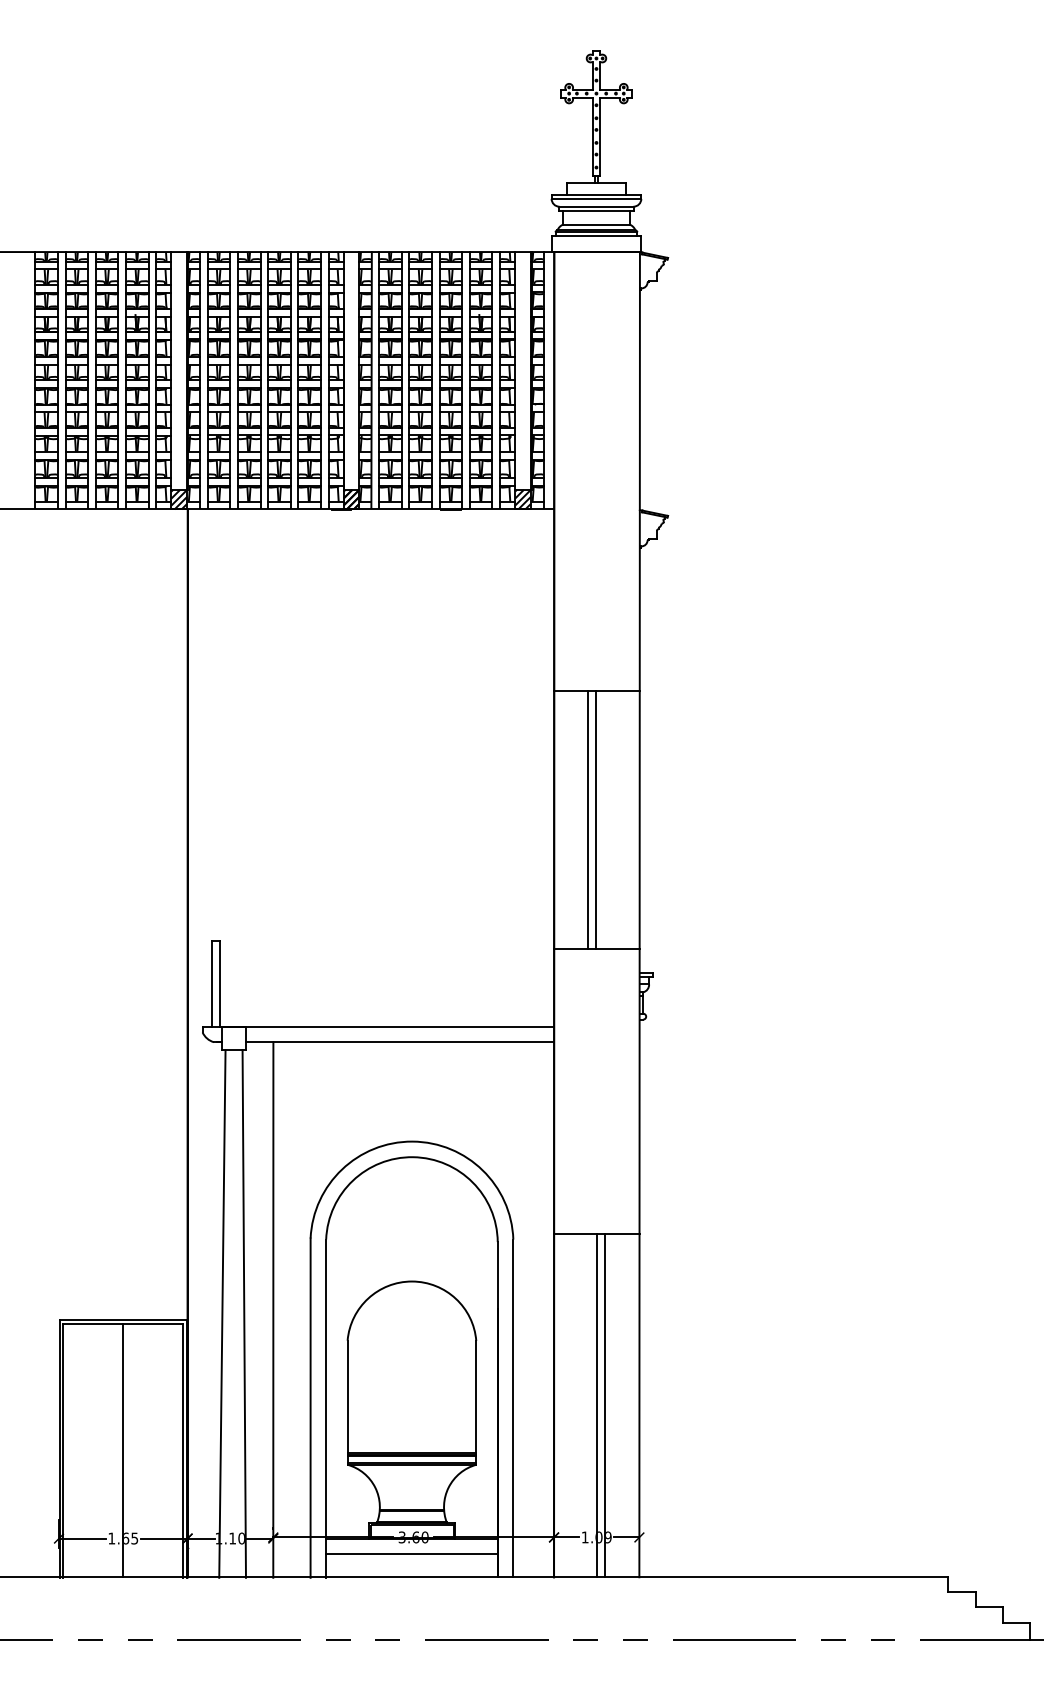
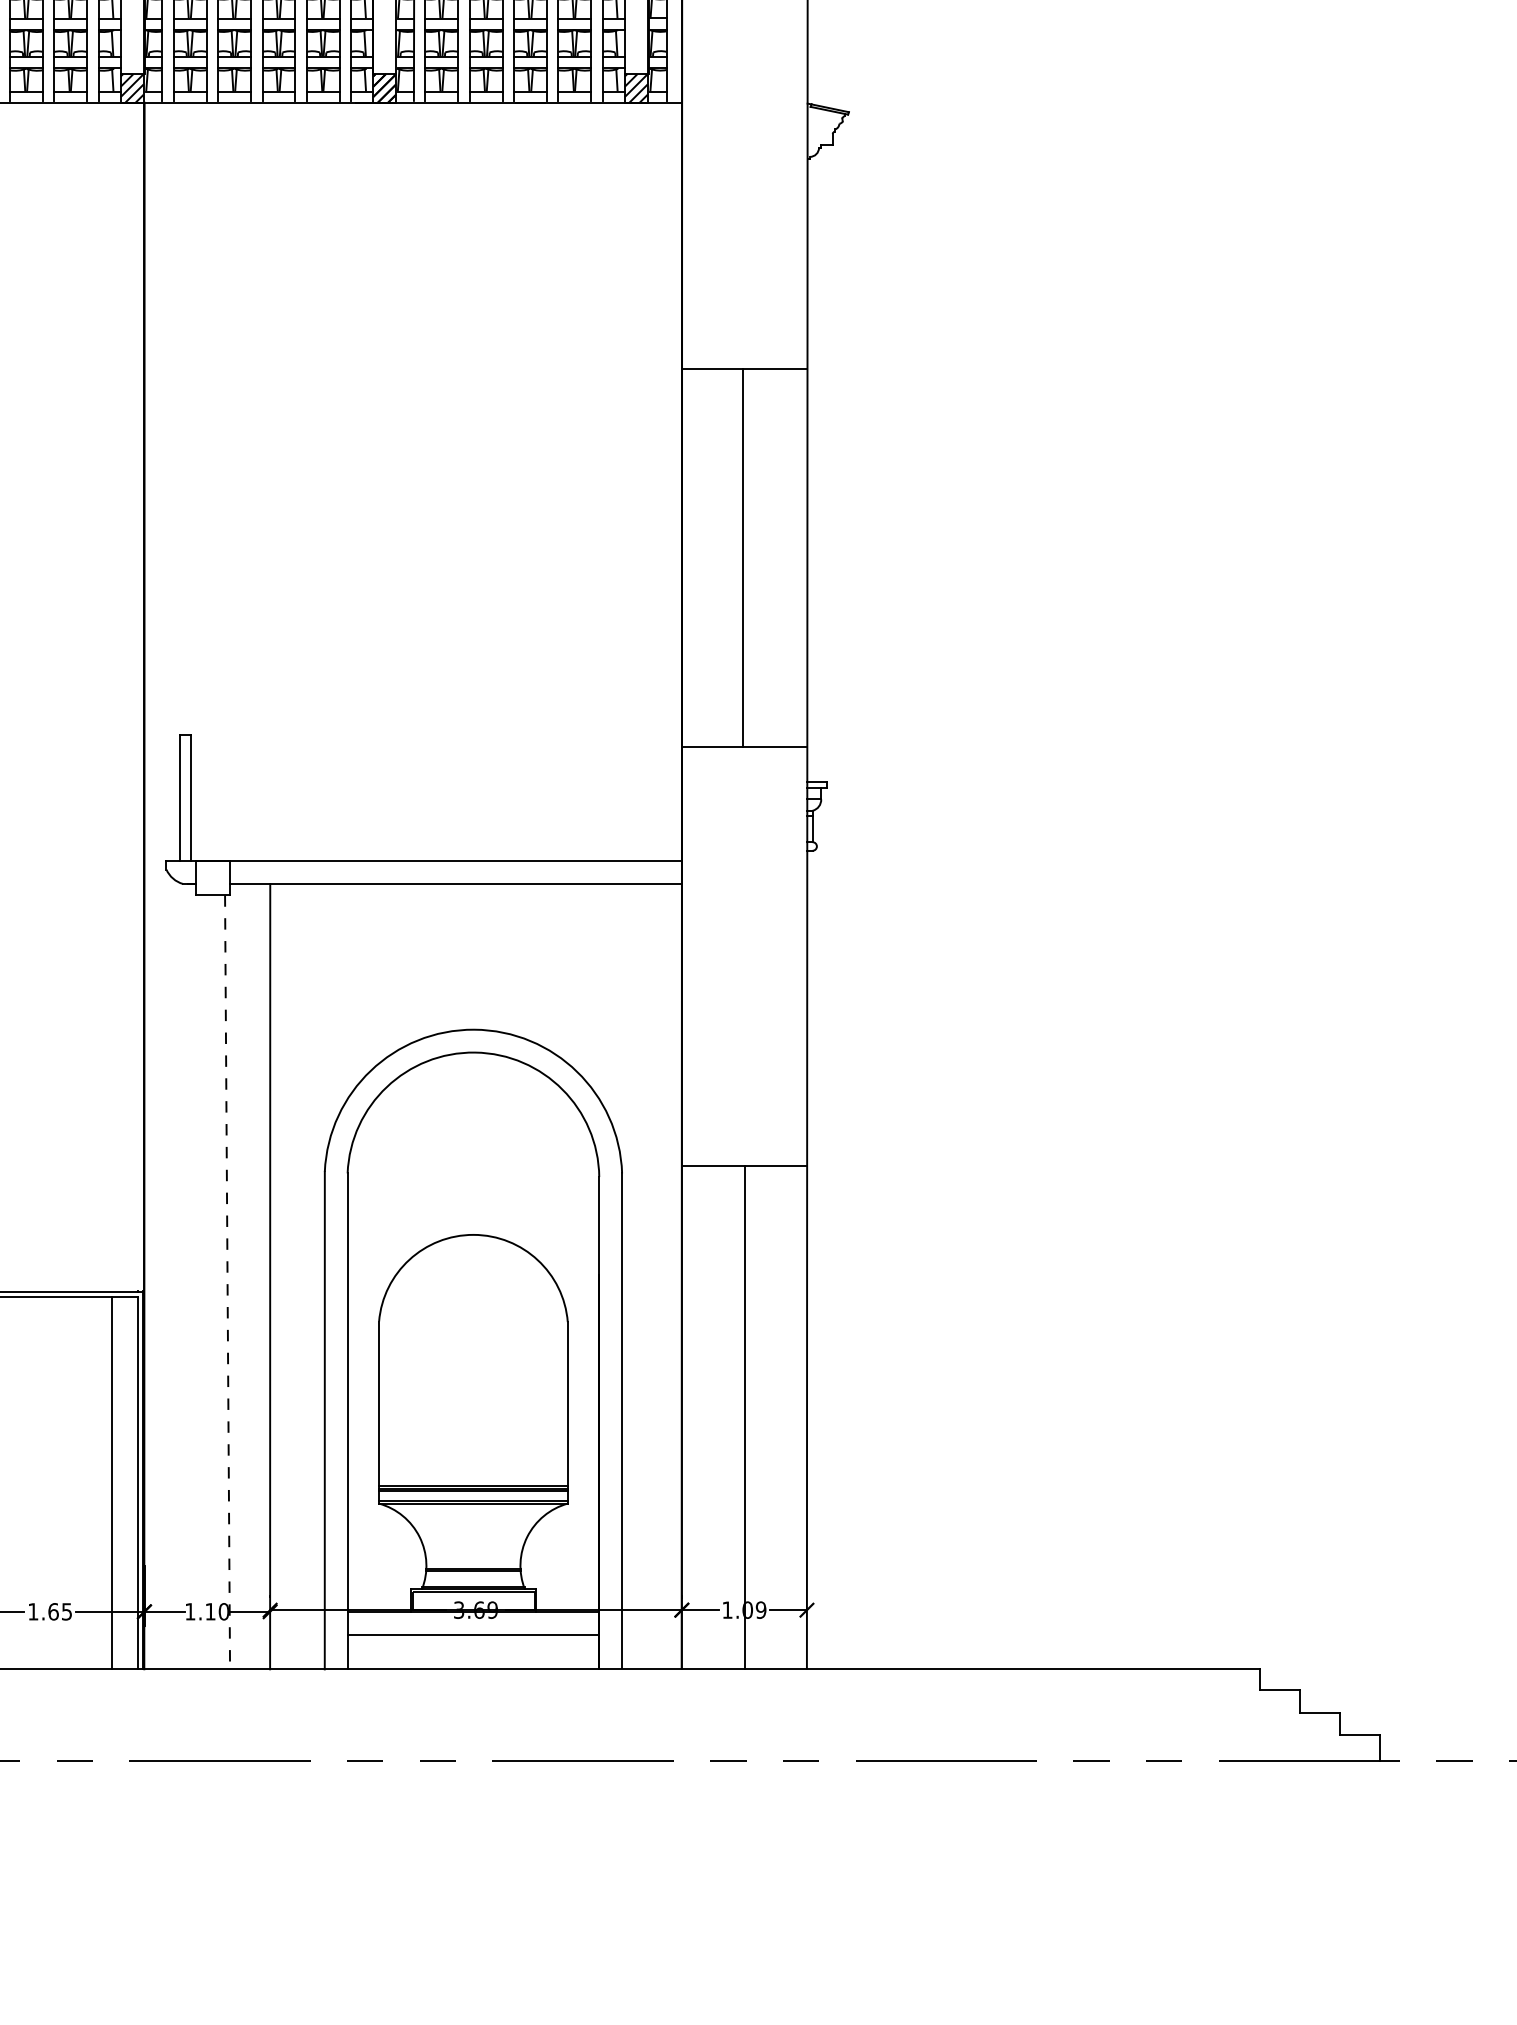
line: (588, 819) -> (732, 557), removed
line: (222, 1313) -> (195, 1281), removed
line: (244, 1313) -> (227, 1281), solid -> dashed
line: (604, 1405) -> (755, 1416), removed
line: (123, 1450) -> (112, 1482), moved
text: (424, 1537) -> (491, 1610), 3.60 -> 3.69

